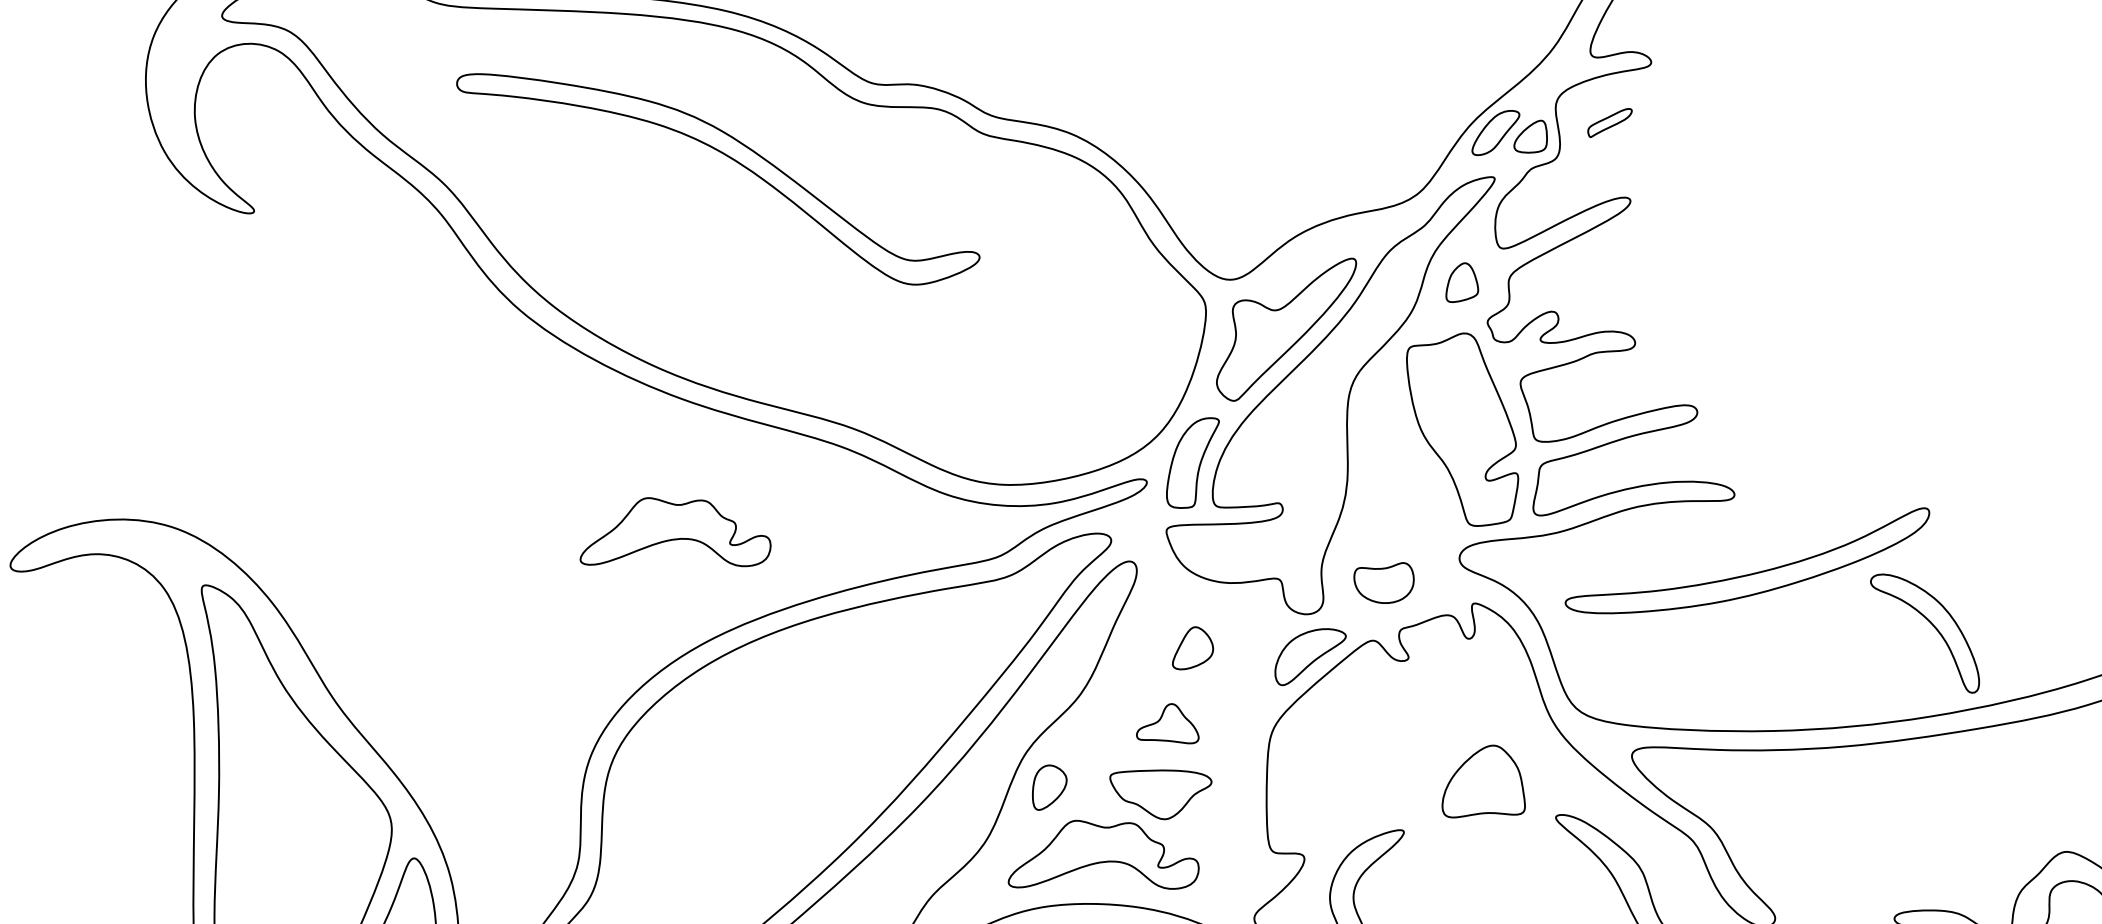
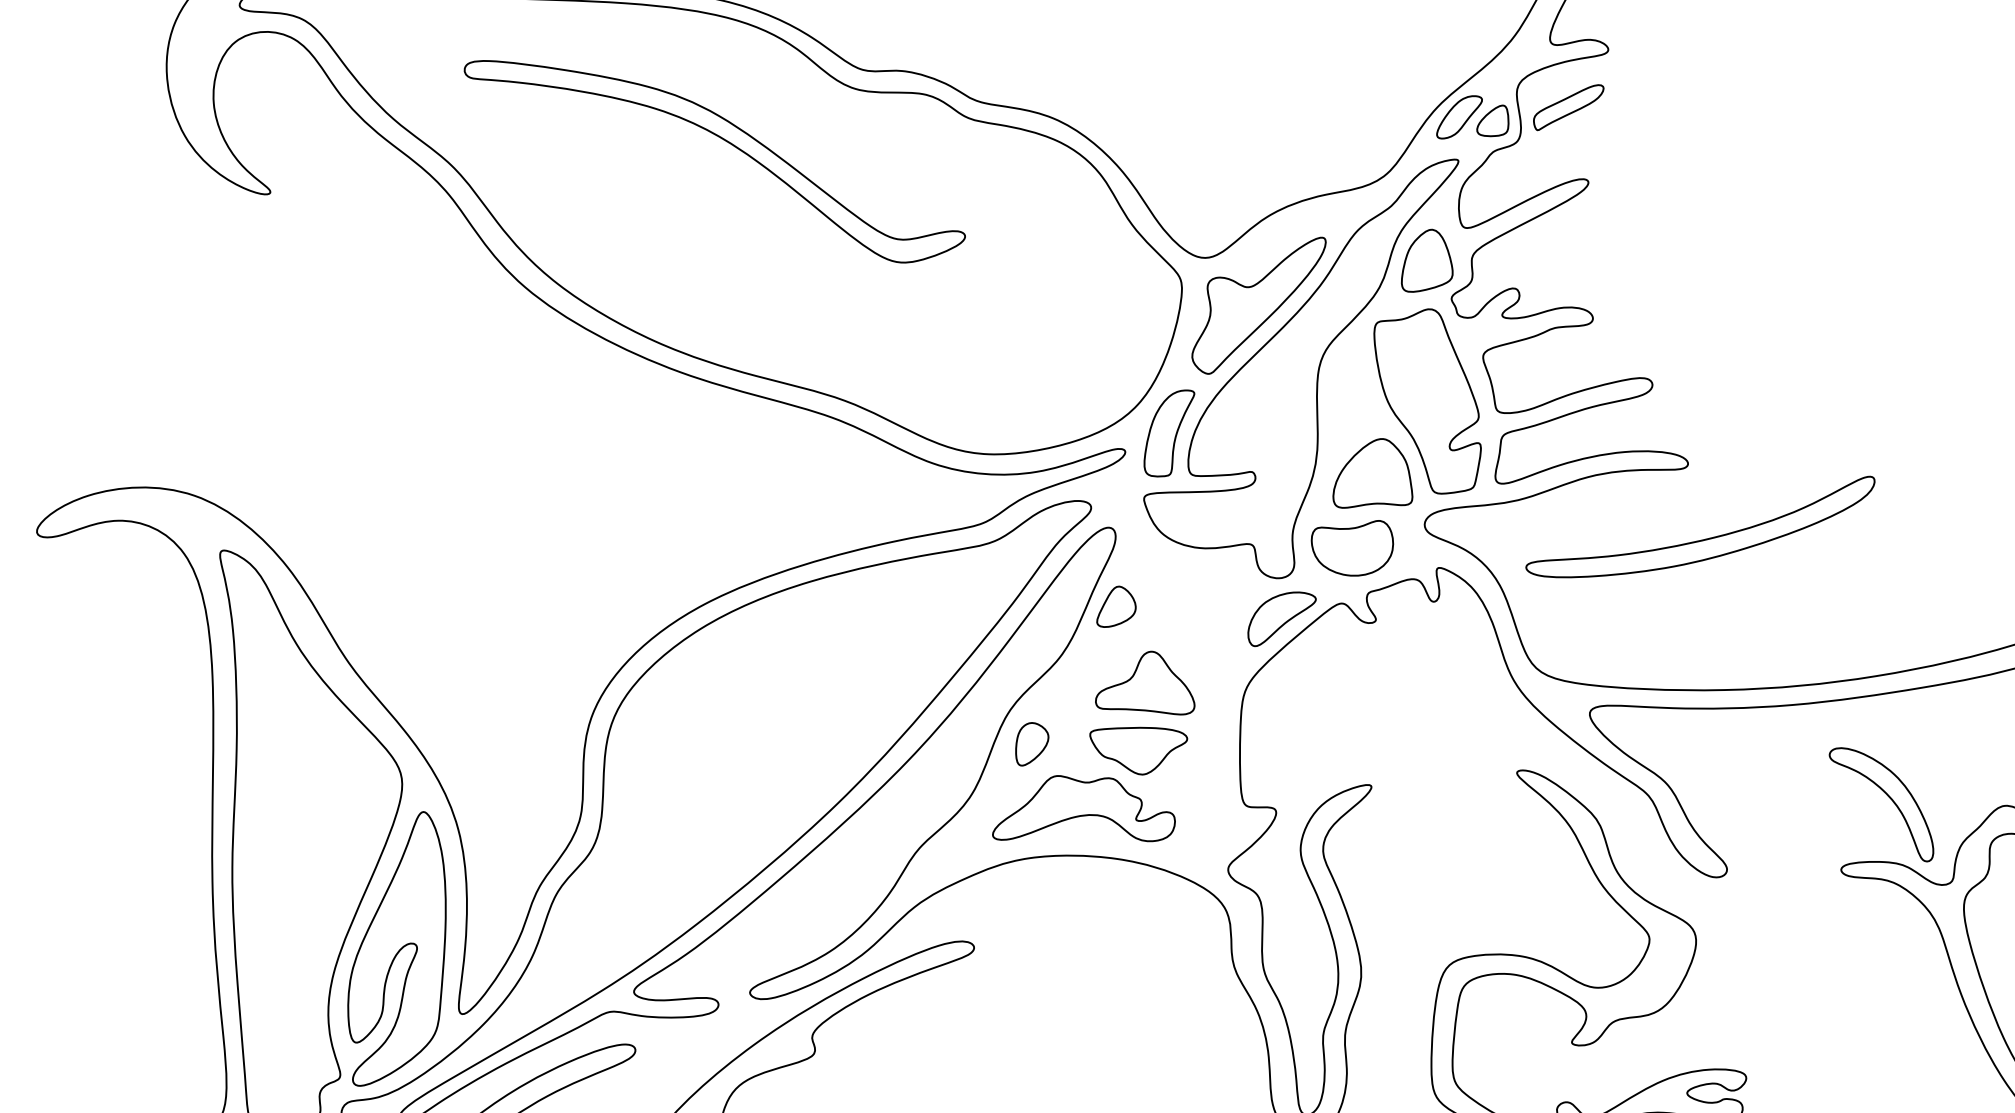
part: (1609, 122) -> (1568, 107), size x1.67
part: (1462, 282) -> (1427, 260), size x1.67
part: (675, 532) -> (673, 499), removed
part: (1384, 583) -> (1352, 548), size x1.43
part: (1932, 626) -> (1888, 797), moved
part: (1193, 647) -> (1116, 606), moved
part: (1167, 723) -> (1145, 682), size x1.67
part: (1483, 781) -> (1372, 473), moved

